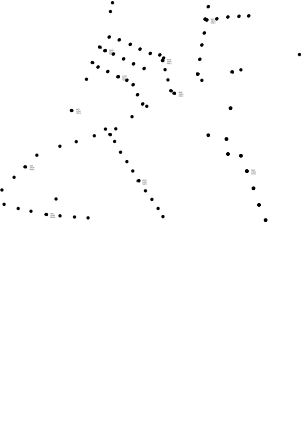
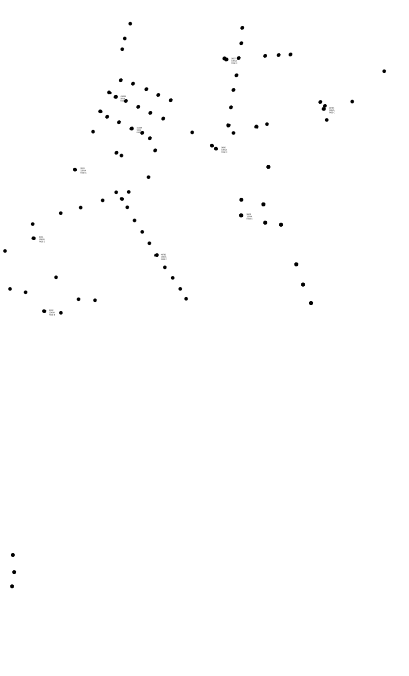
part: (210, 19) -> (231, 59), moved
part: (164, 61) -> (326, 110), moved
part: (236, 70) -> (261, 125), moved
part: (176, 93) -> (218, 148), moved
part: (144, 105) -> (118, 154), moved
part: (28, 167) -> (37, 239), moved
part: (250, 172) -> (245, 216), moved
part: (53, 215) -> (52, 312), moved

